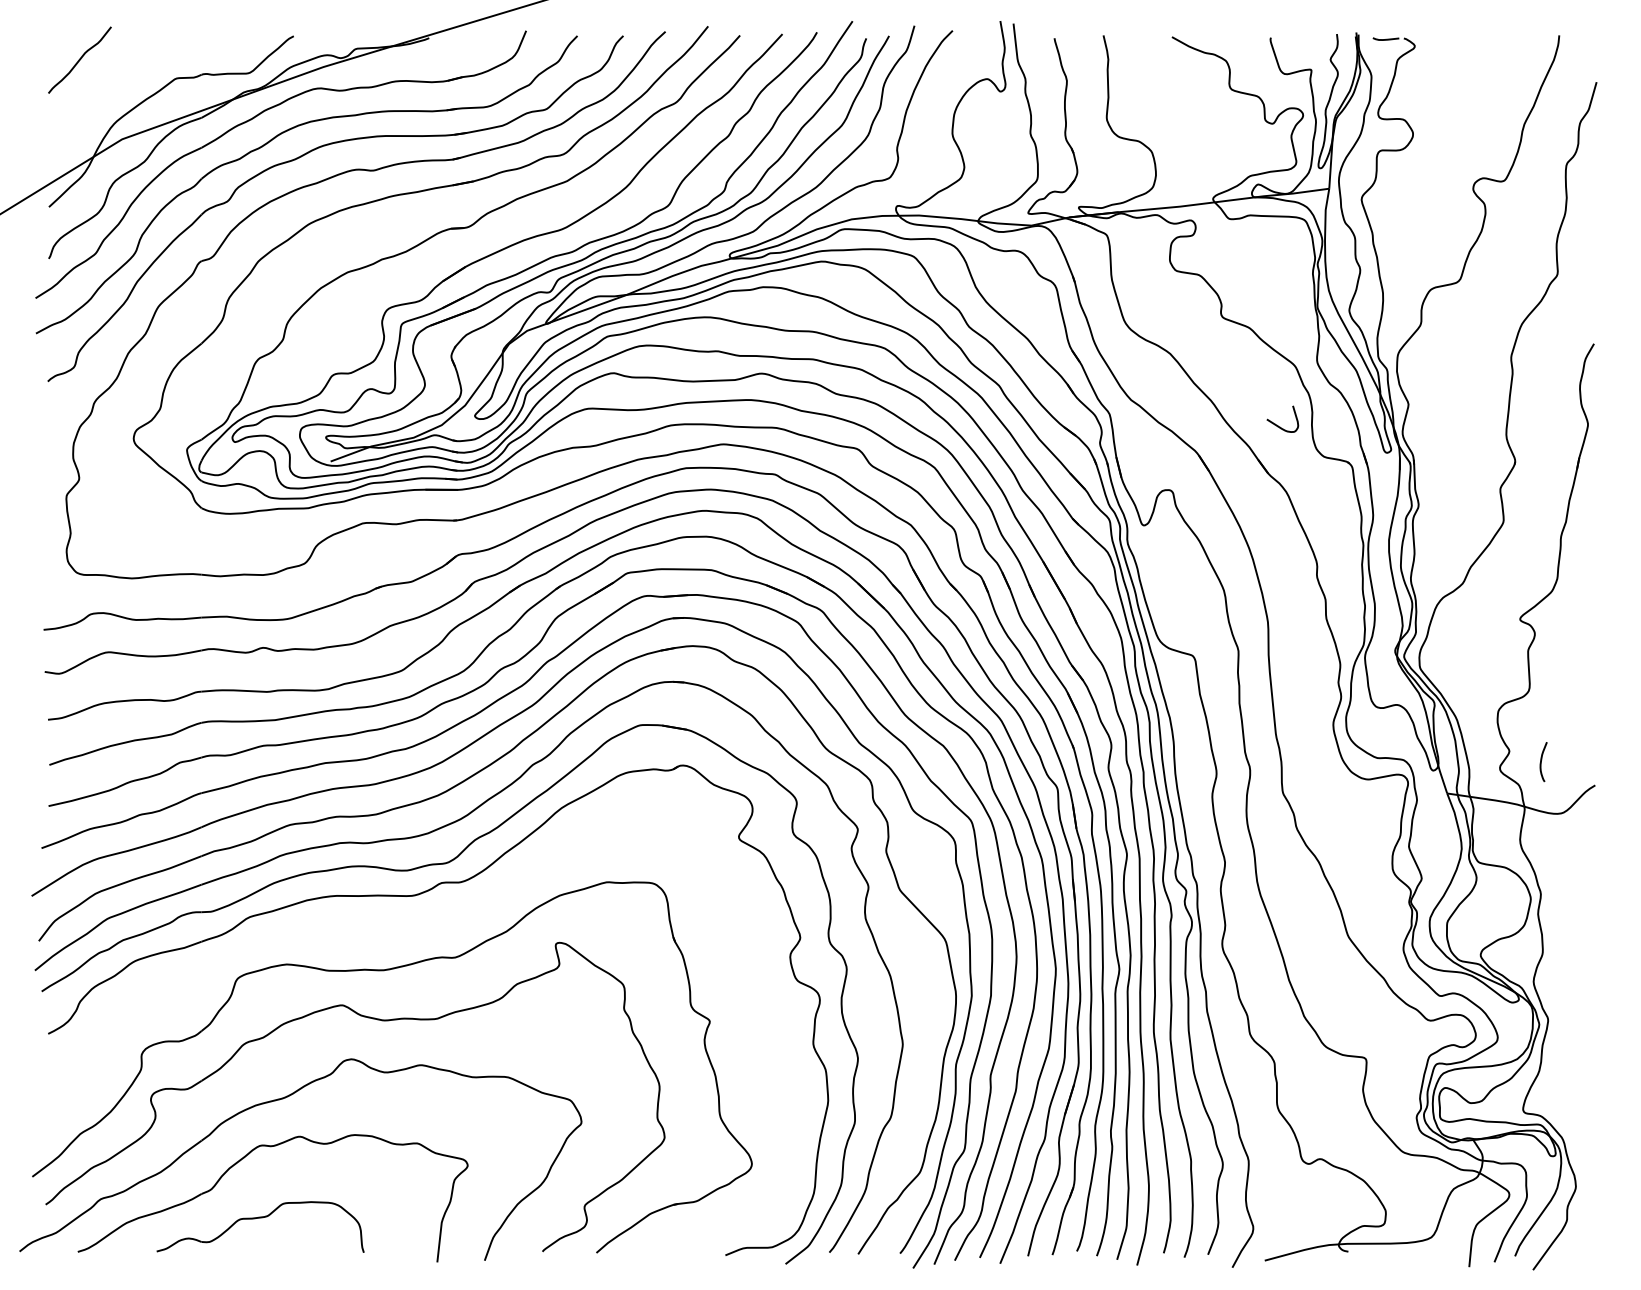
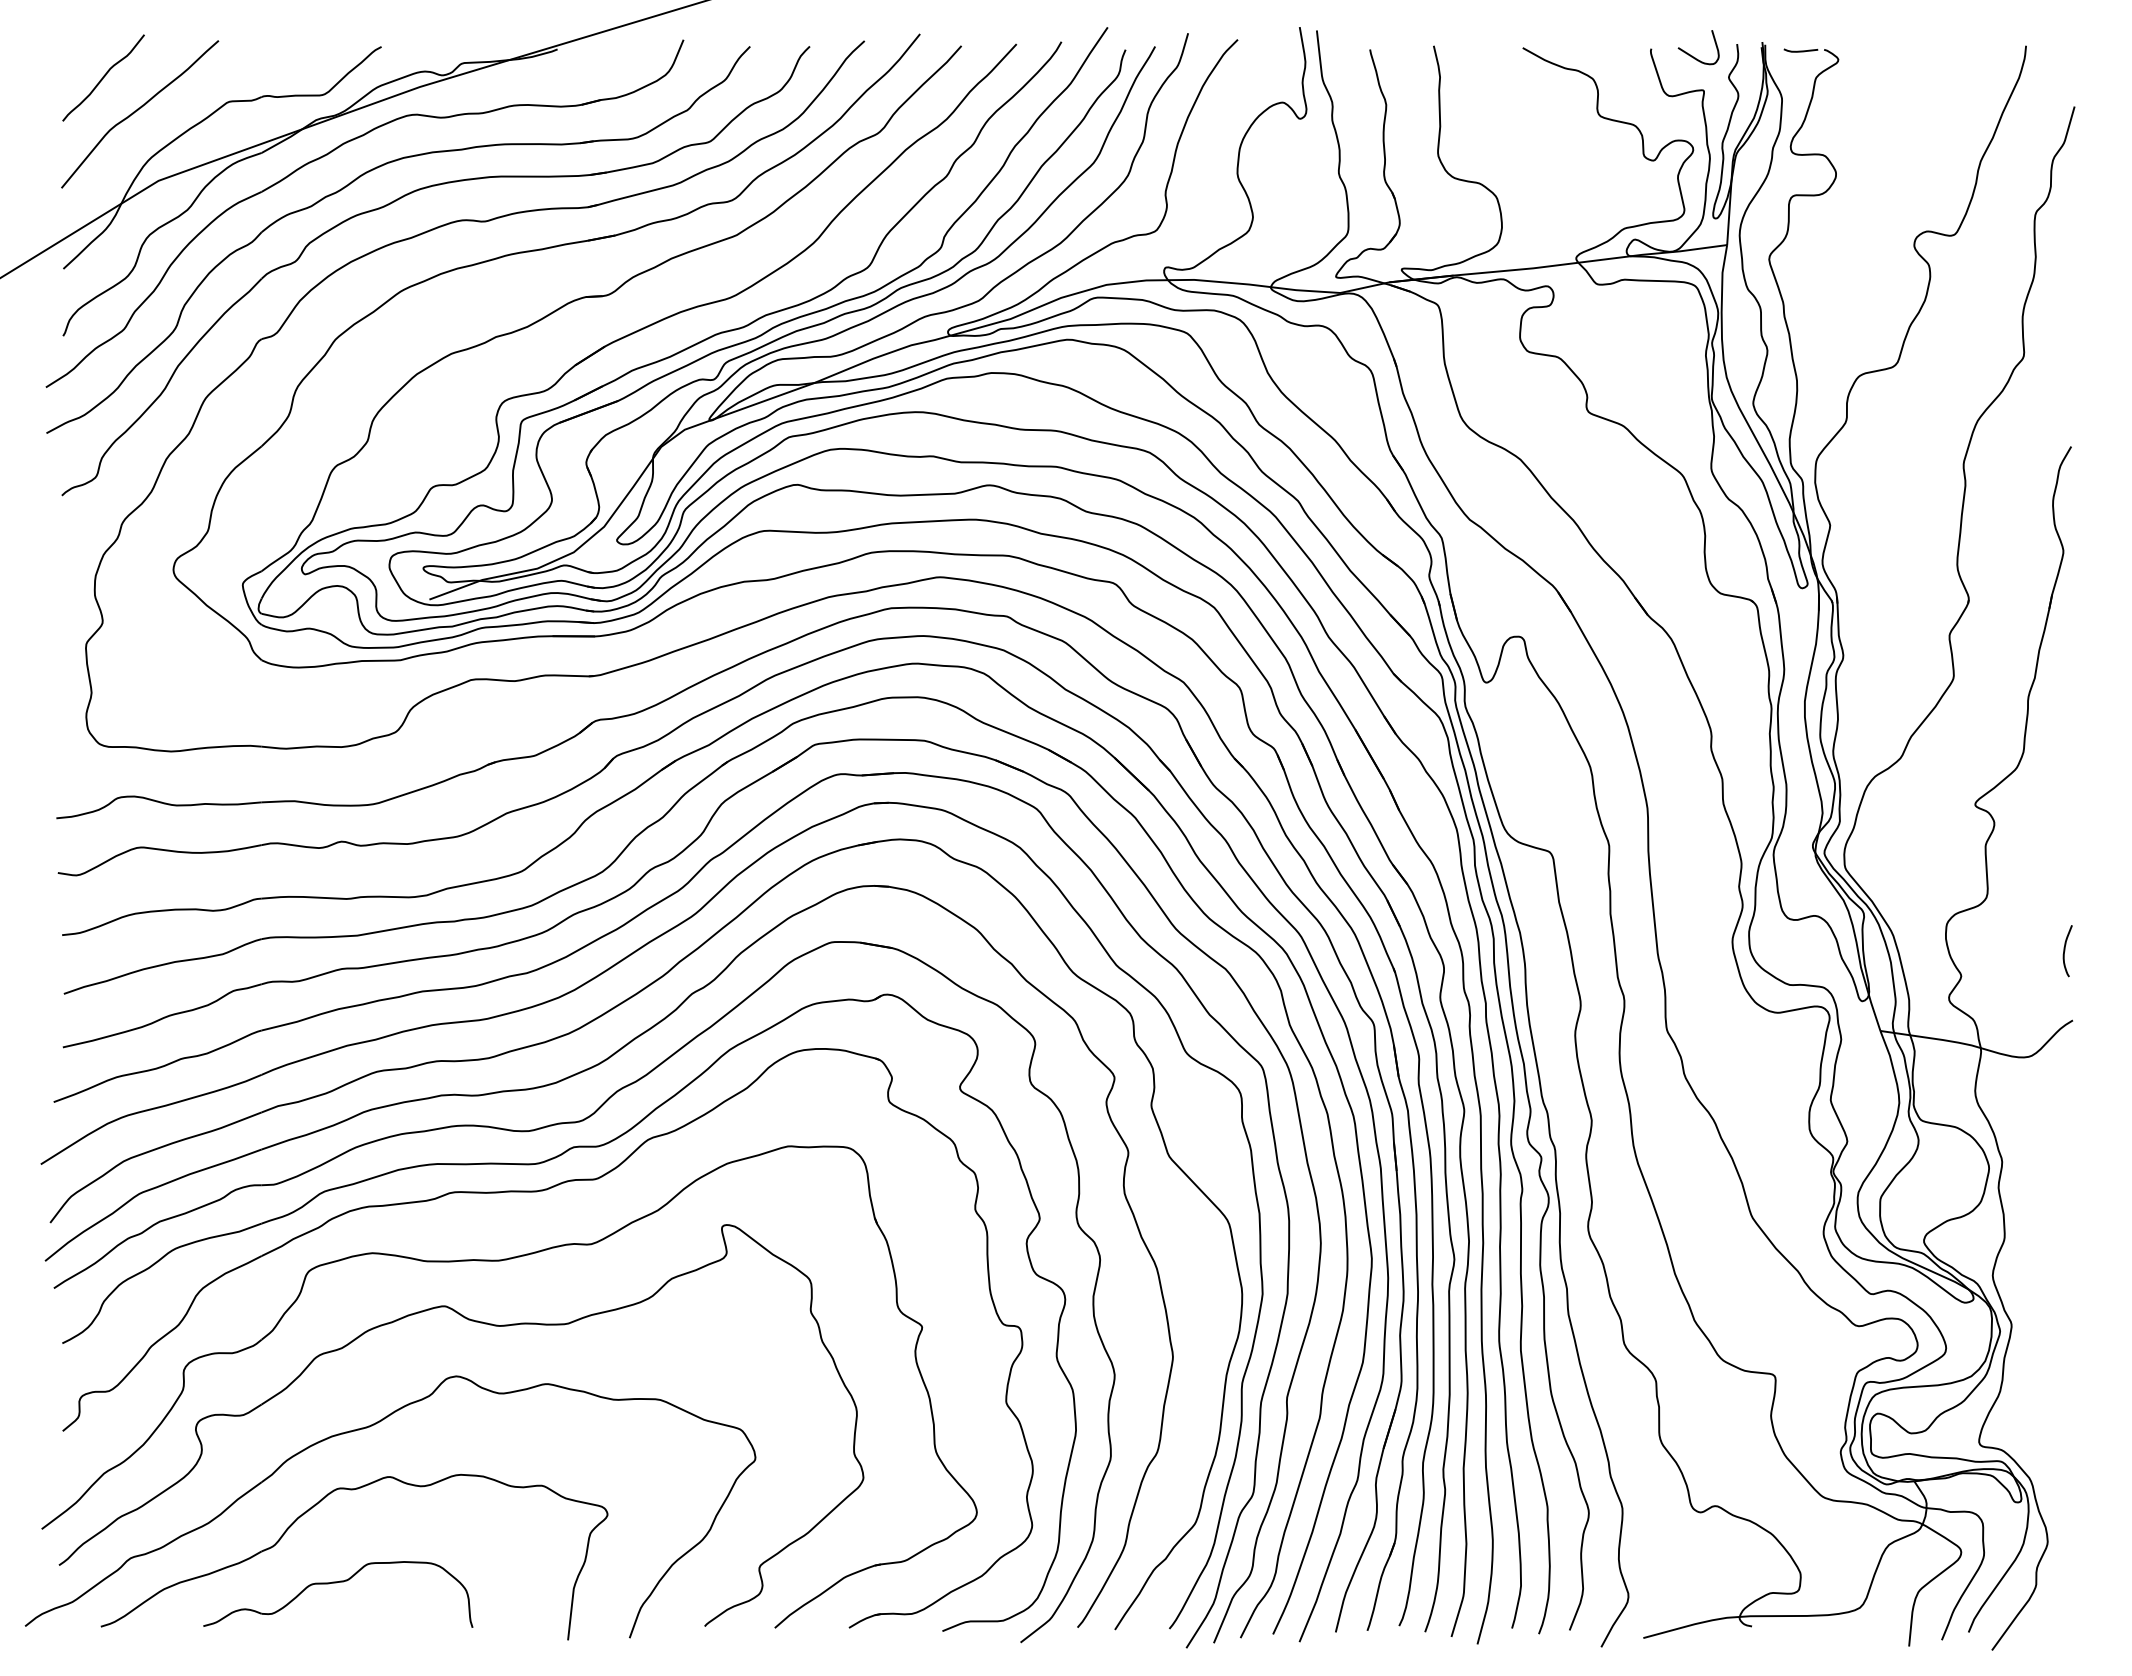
curve: (106, 85) -> (137, 111), added
curve: (1277, 425) -> (1692, 55), moved
curve: (1541, 762) -> (2065, 951), moved
part: (413, 917) -> (537, 1192), added

